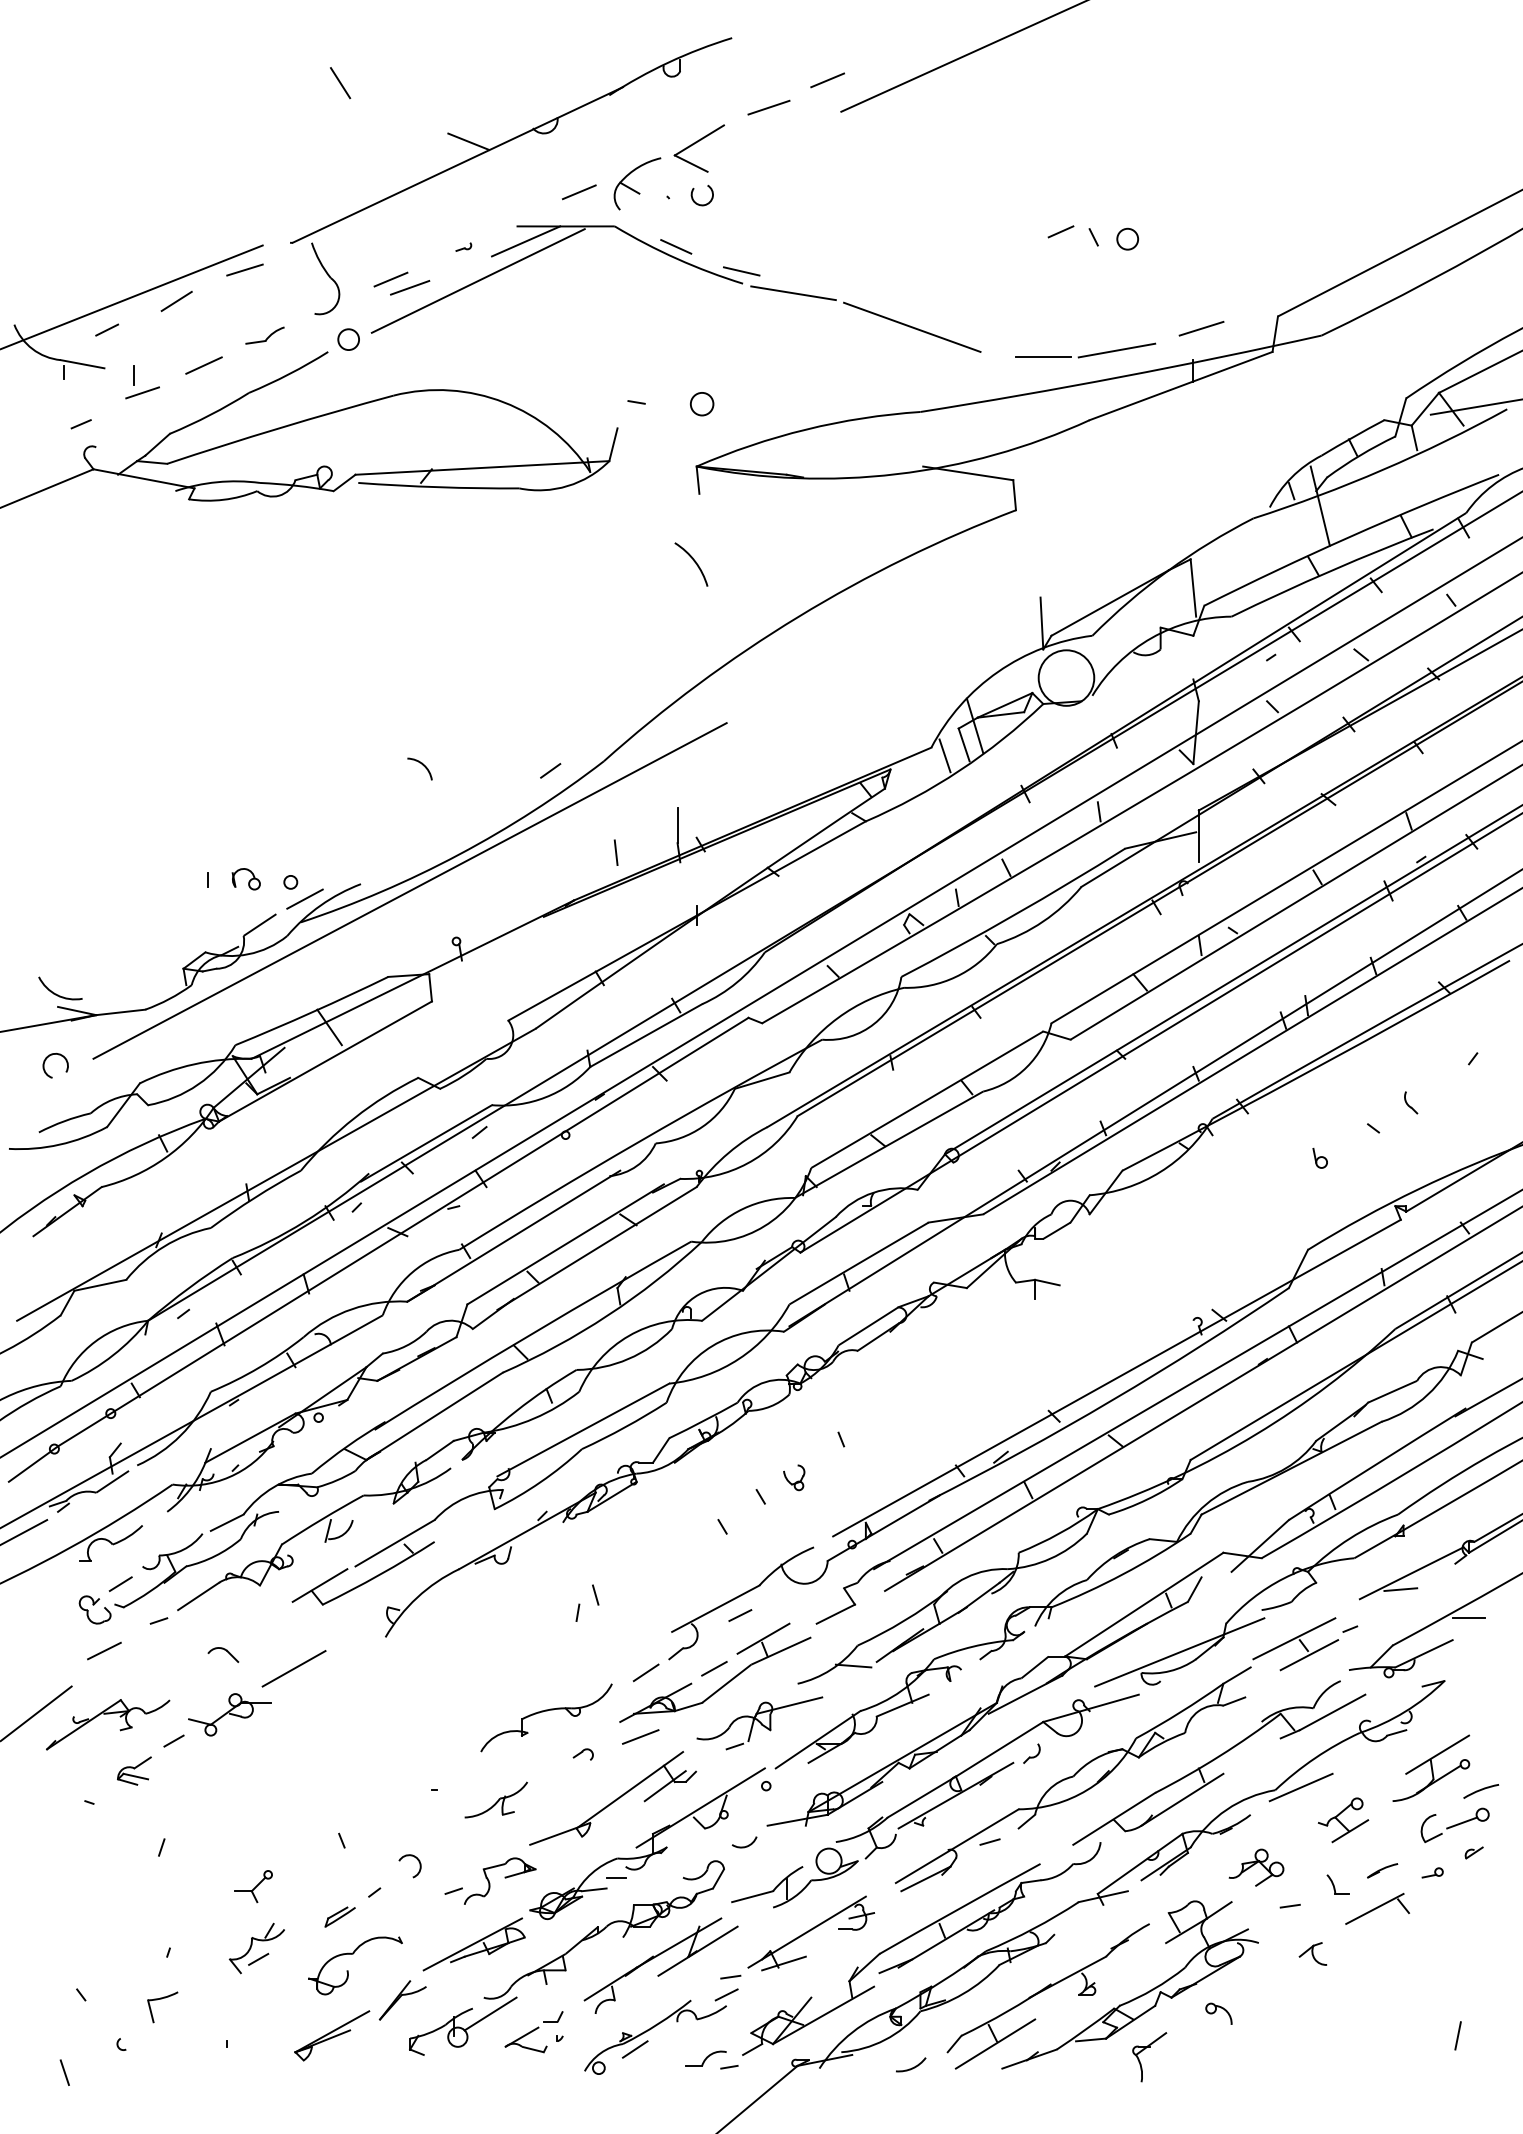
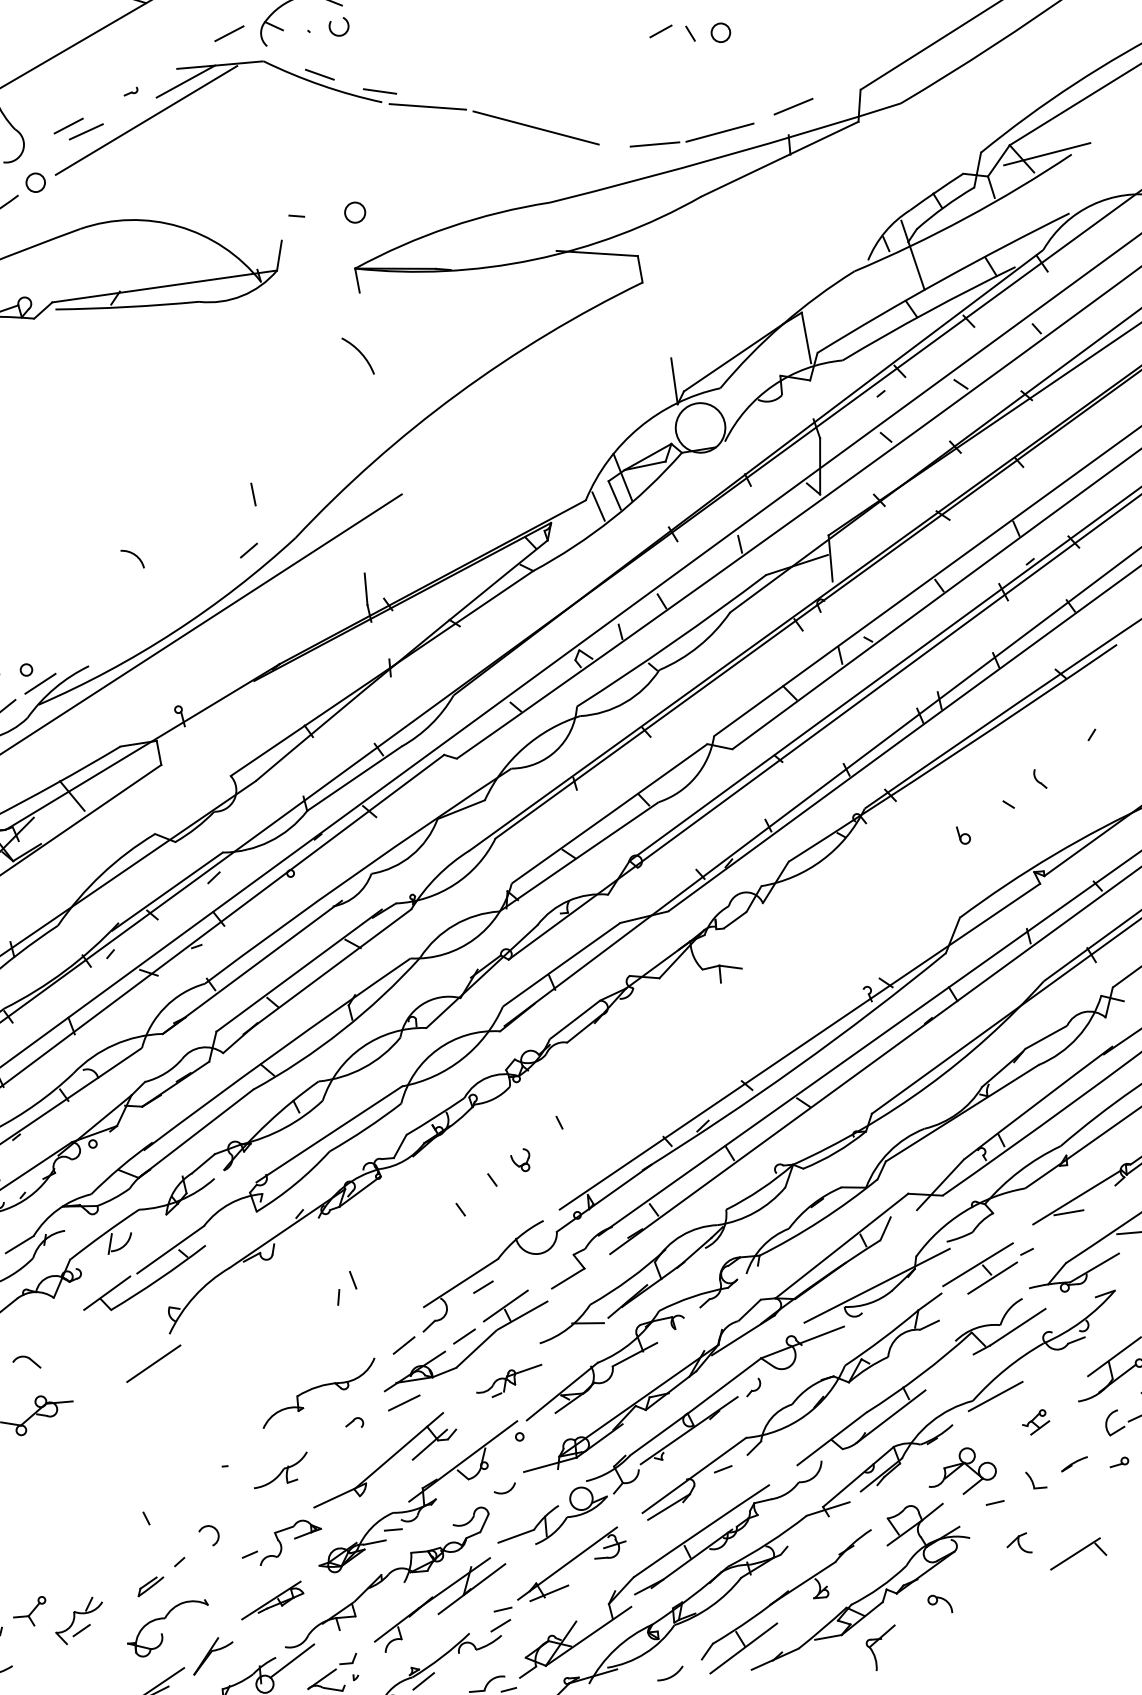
line: (615, 852) -> (252, 494), moved
line: (293, 1668) -> (153, 1363), moved
part: (759, 1723) -> (508, 1381), size x0.6
part: (1343, 1820) -> (1035, 1422), size x0.6
part: (1256, 1867) -> (962, 1471), size x1.4
part: (253, 1886) -> (29, 1611), moved
part: (1377, 1908) -> (1077, 1553), moved
part: (473, 1944) -> (271, 1600), size x0.7

